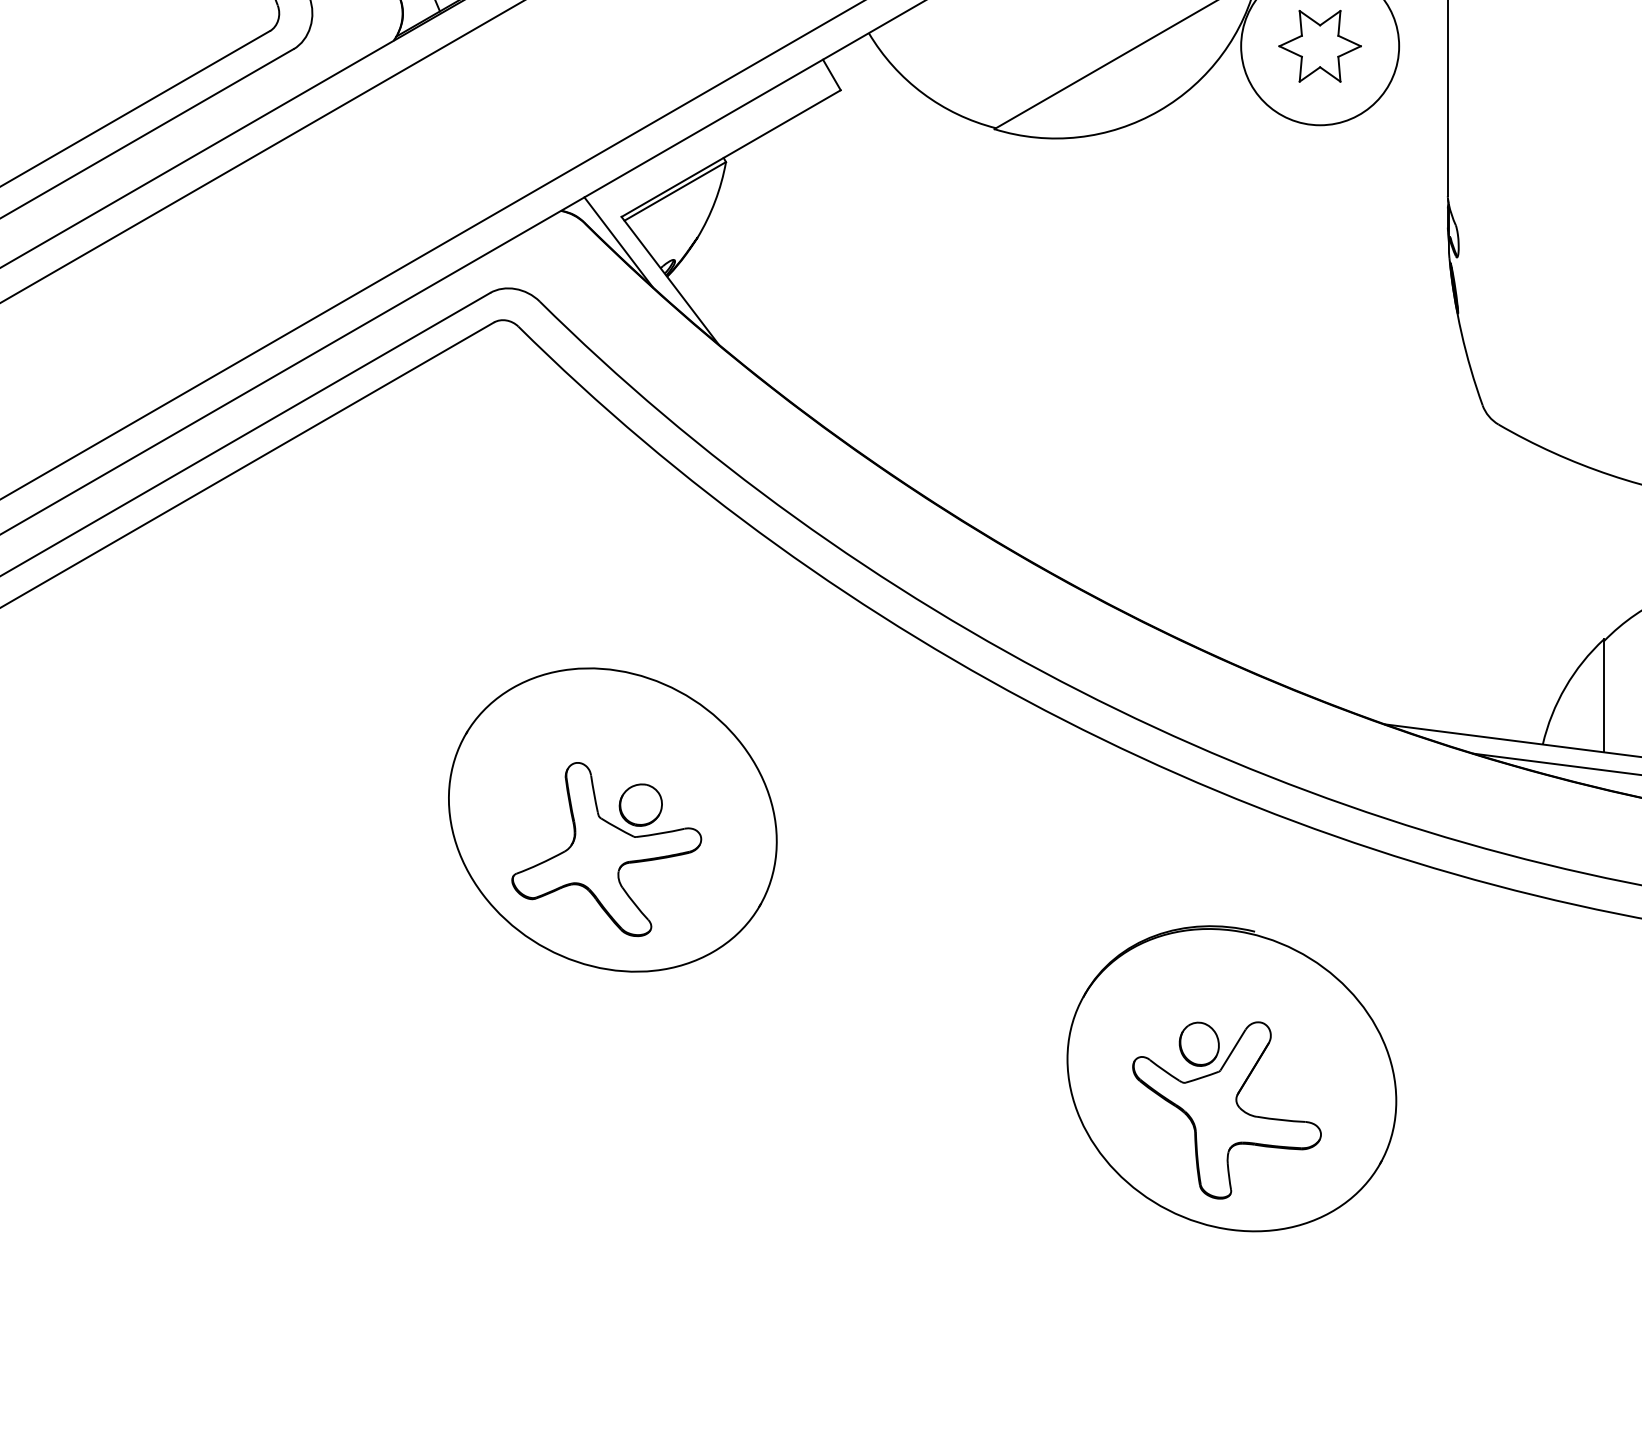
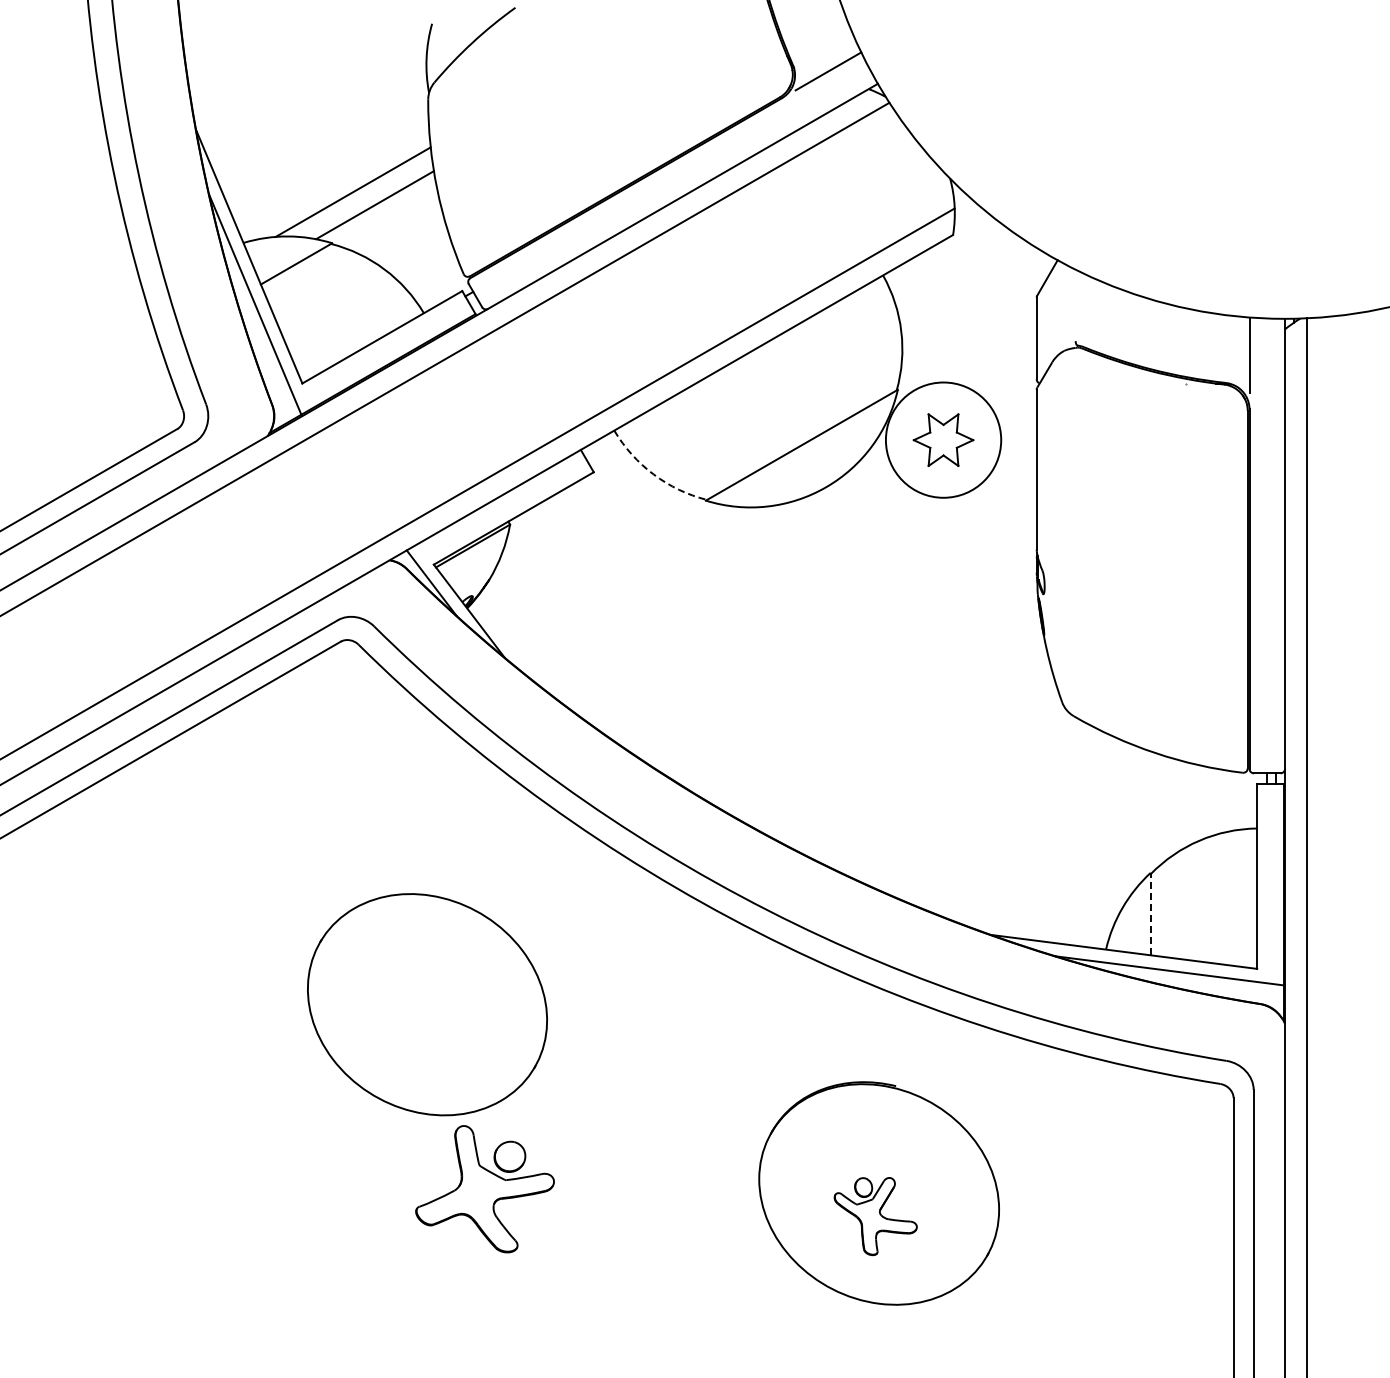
arc: (922, 93) -> (653, 474), solid -> dashed
line: (1603, 695) -> (1150, 913), solid -> dashed
part: (605, 849) -> (484, 1189), moved
part: (1226, 1110) -> (875, 1216), size x0.6

